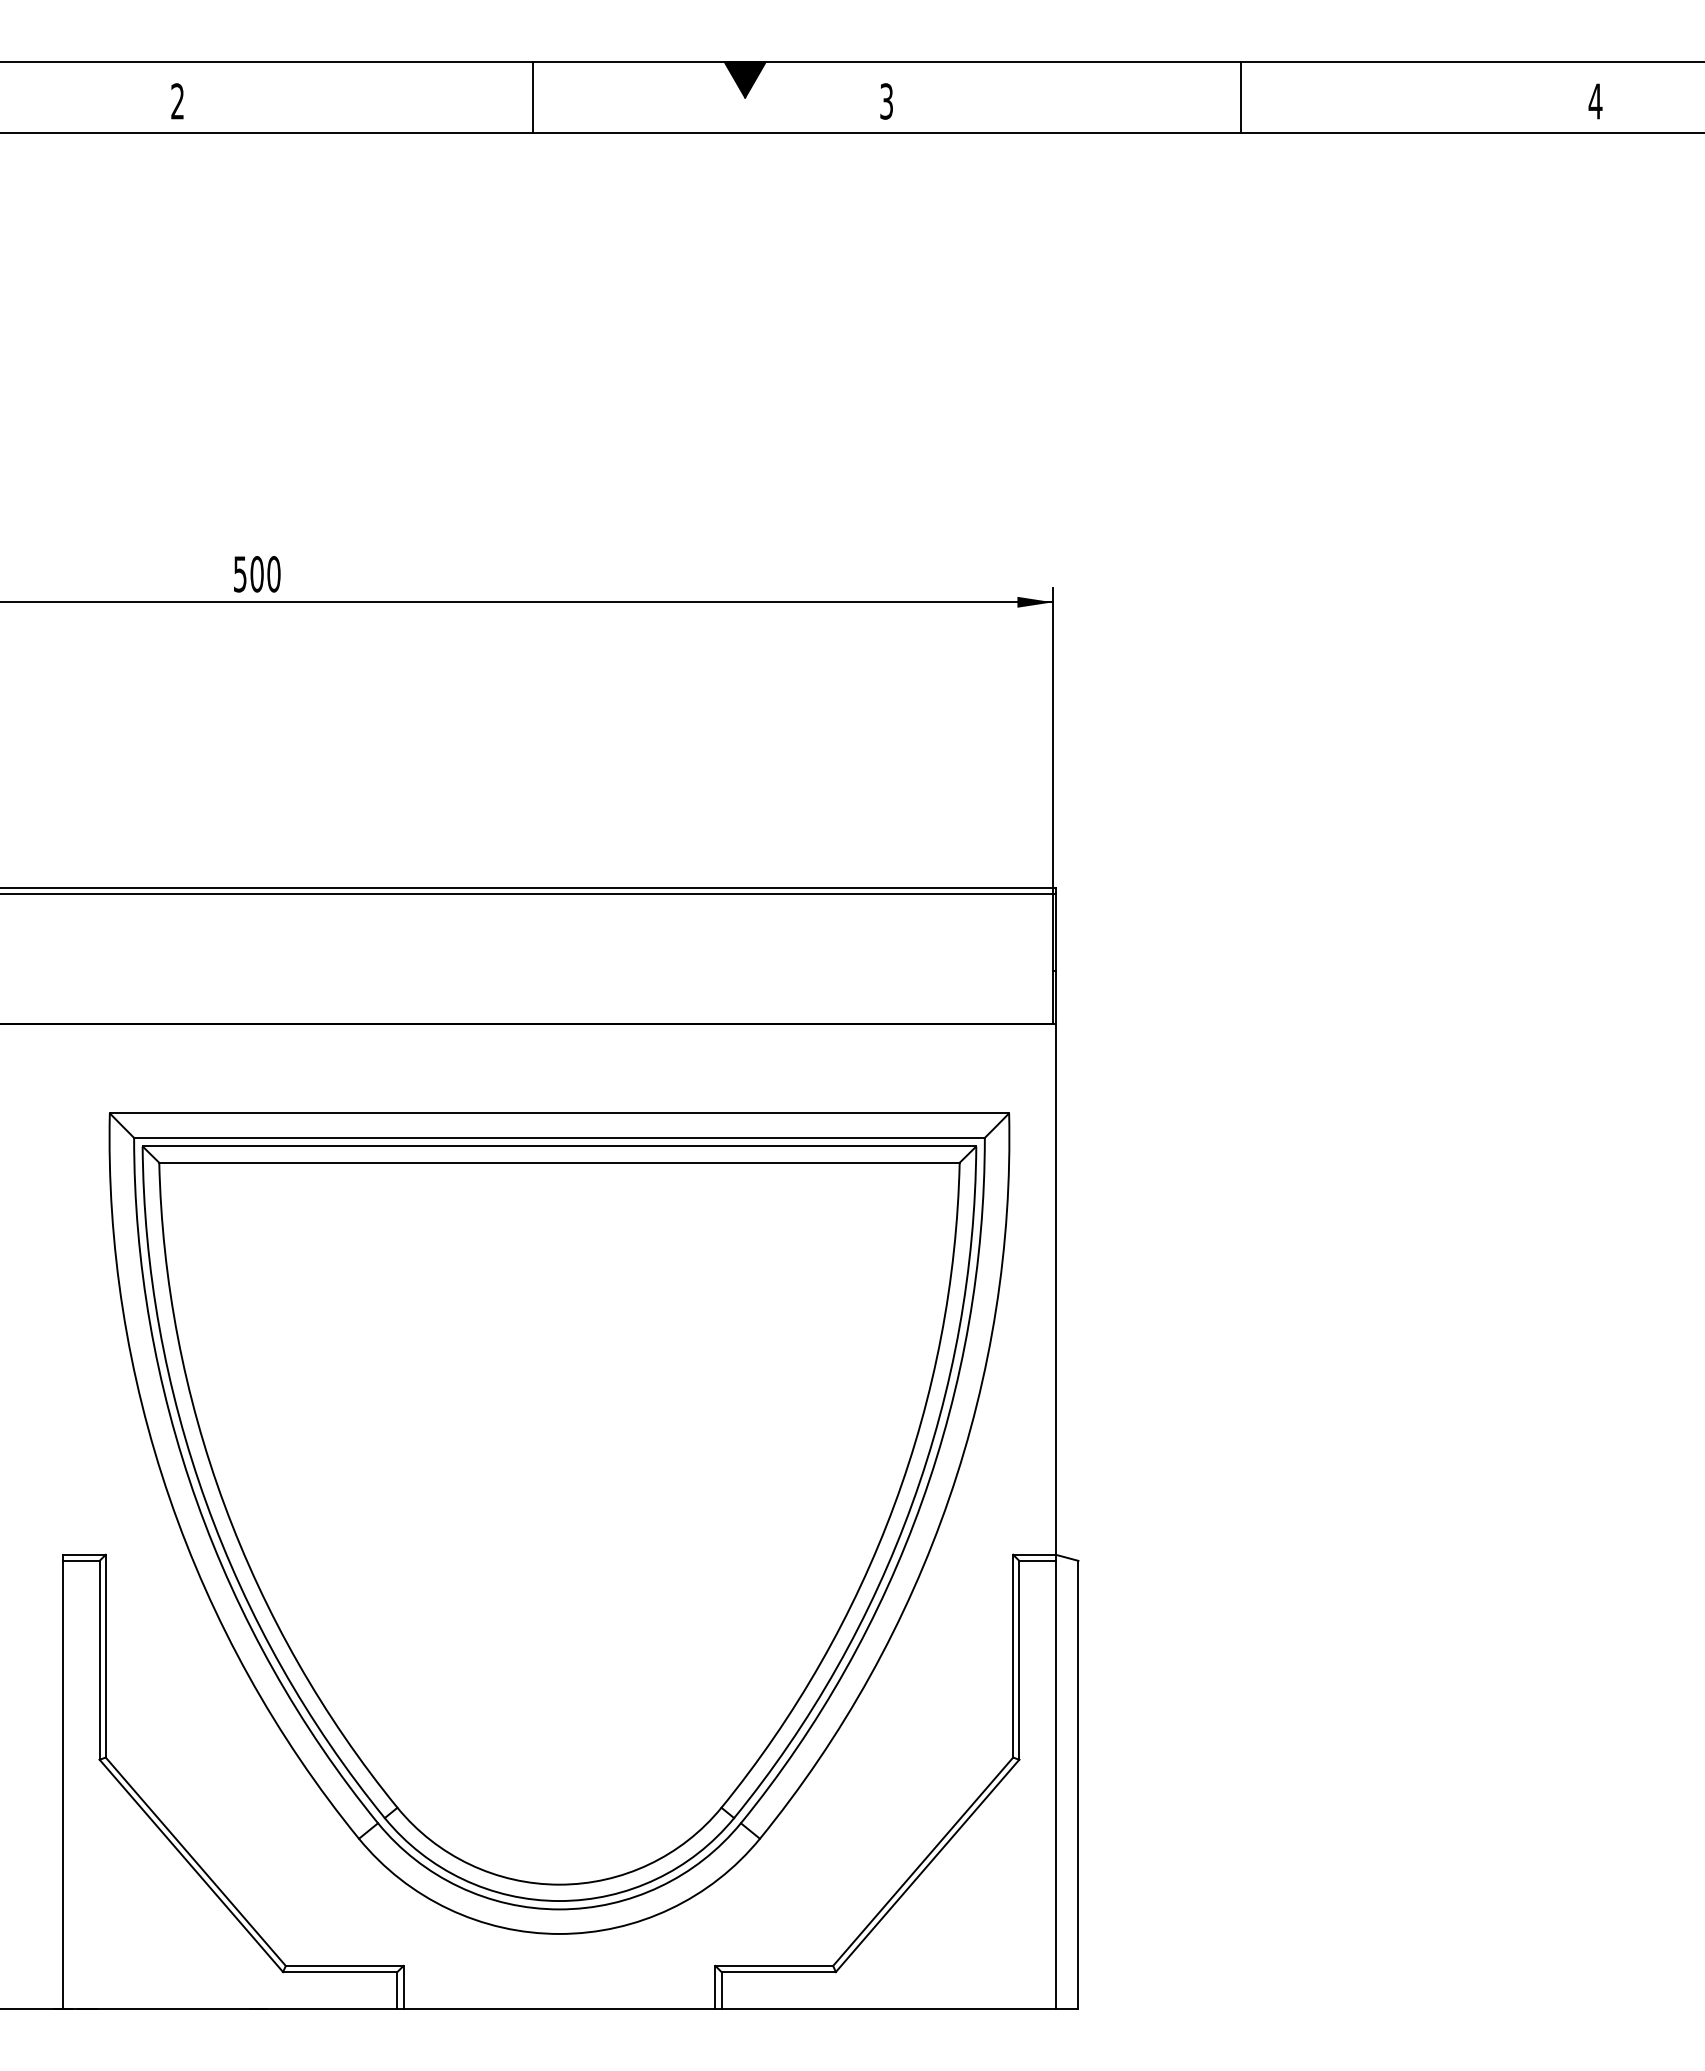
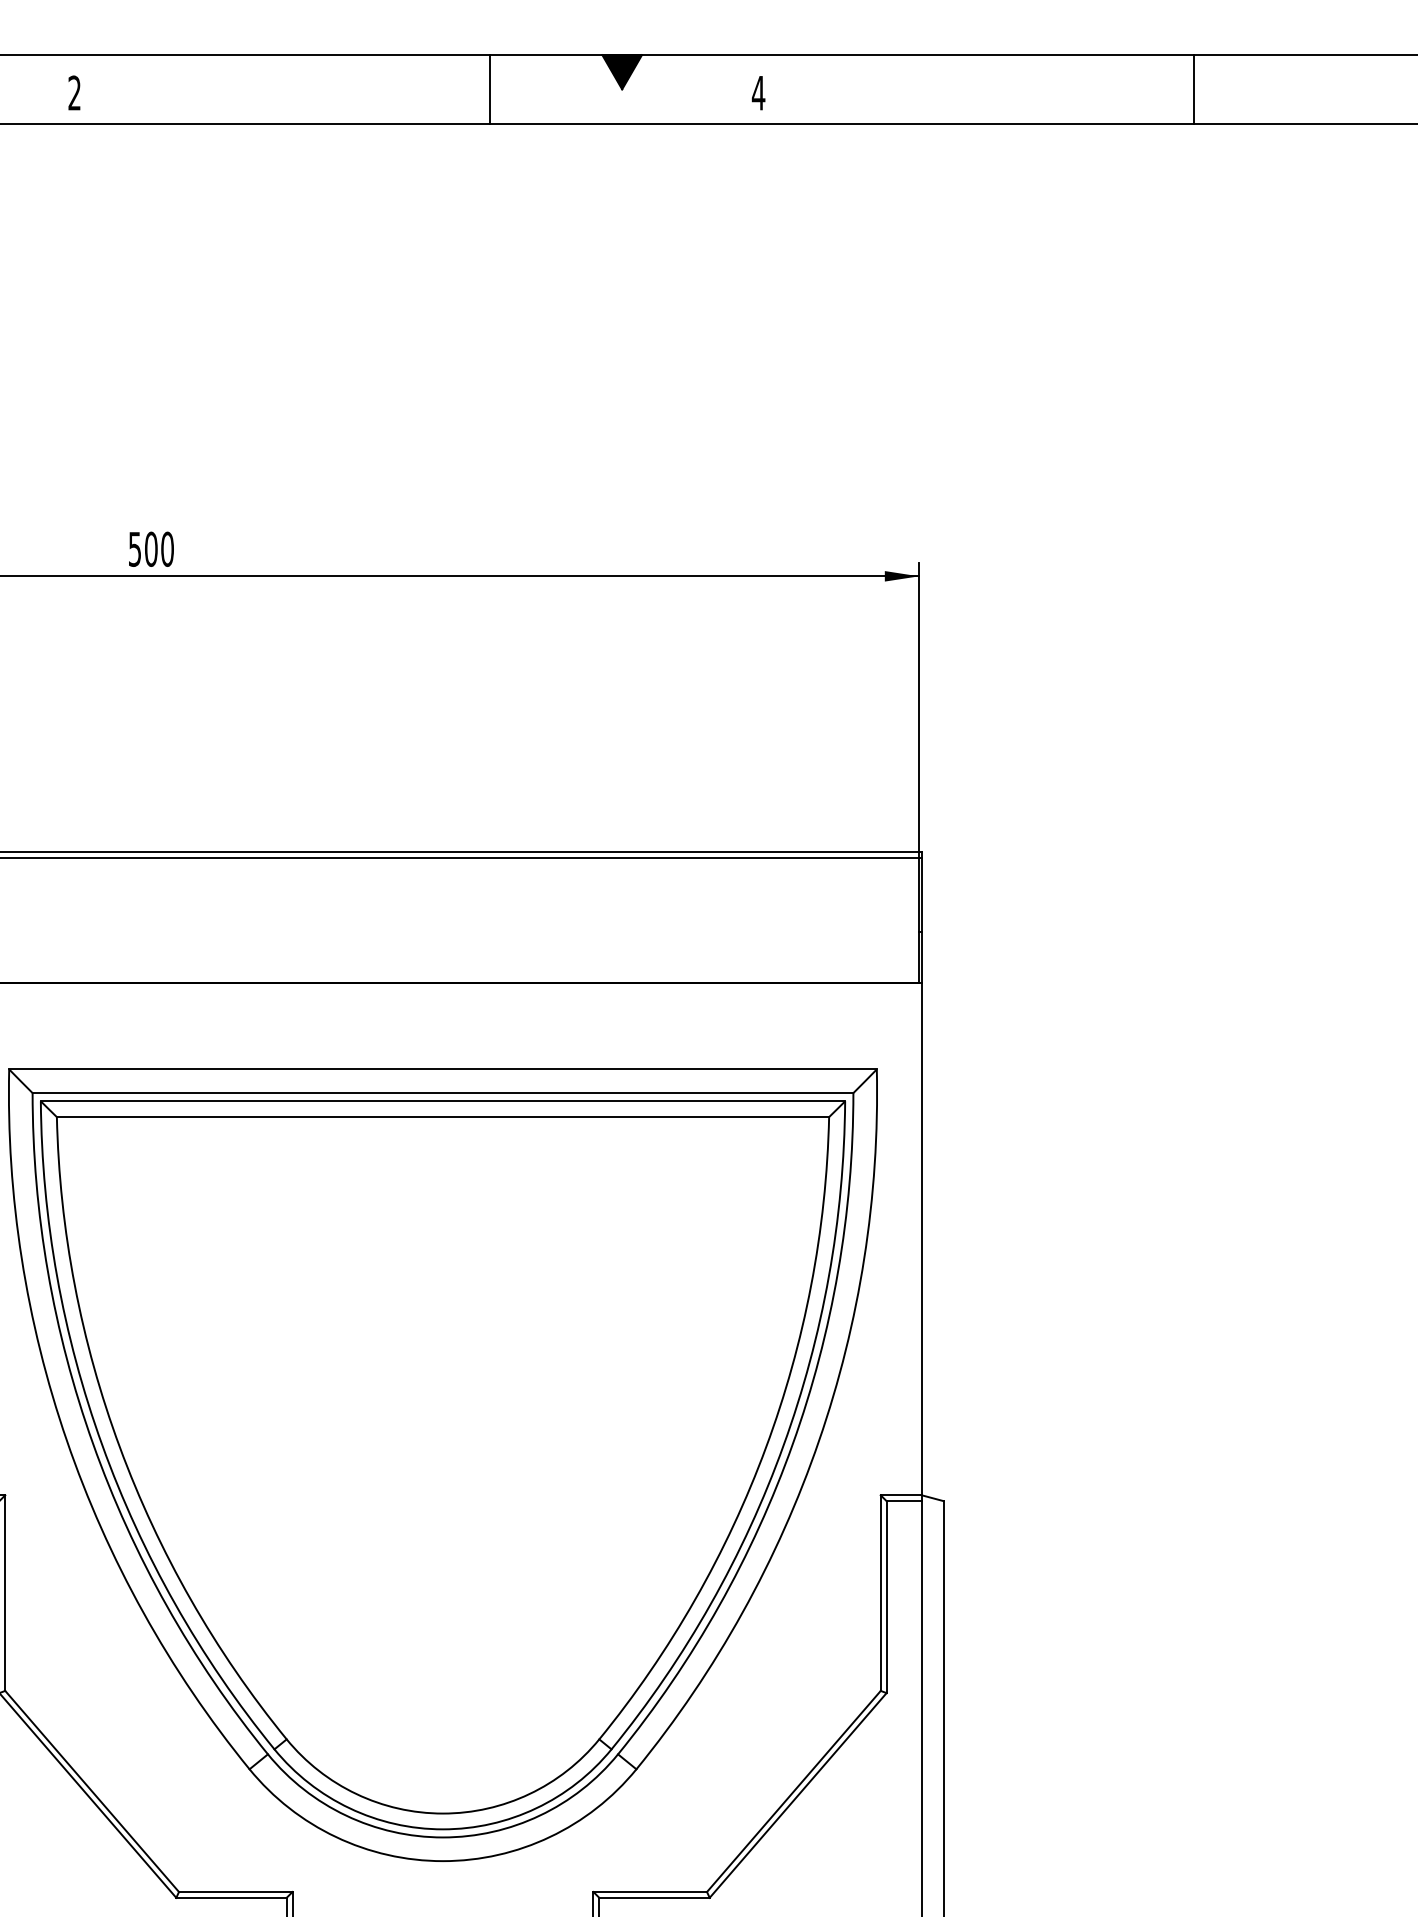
line: (532, 97) -> (490, 89), moved
line: (1241, 97) -> (1193, 89), moved
text: (886, 101) -> (758, 93), 3 -> 4

